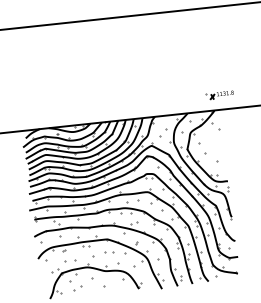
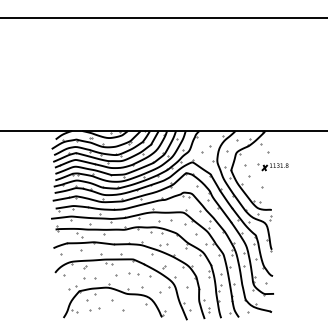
part: (219, 95) -> (272, 167), moved

